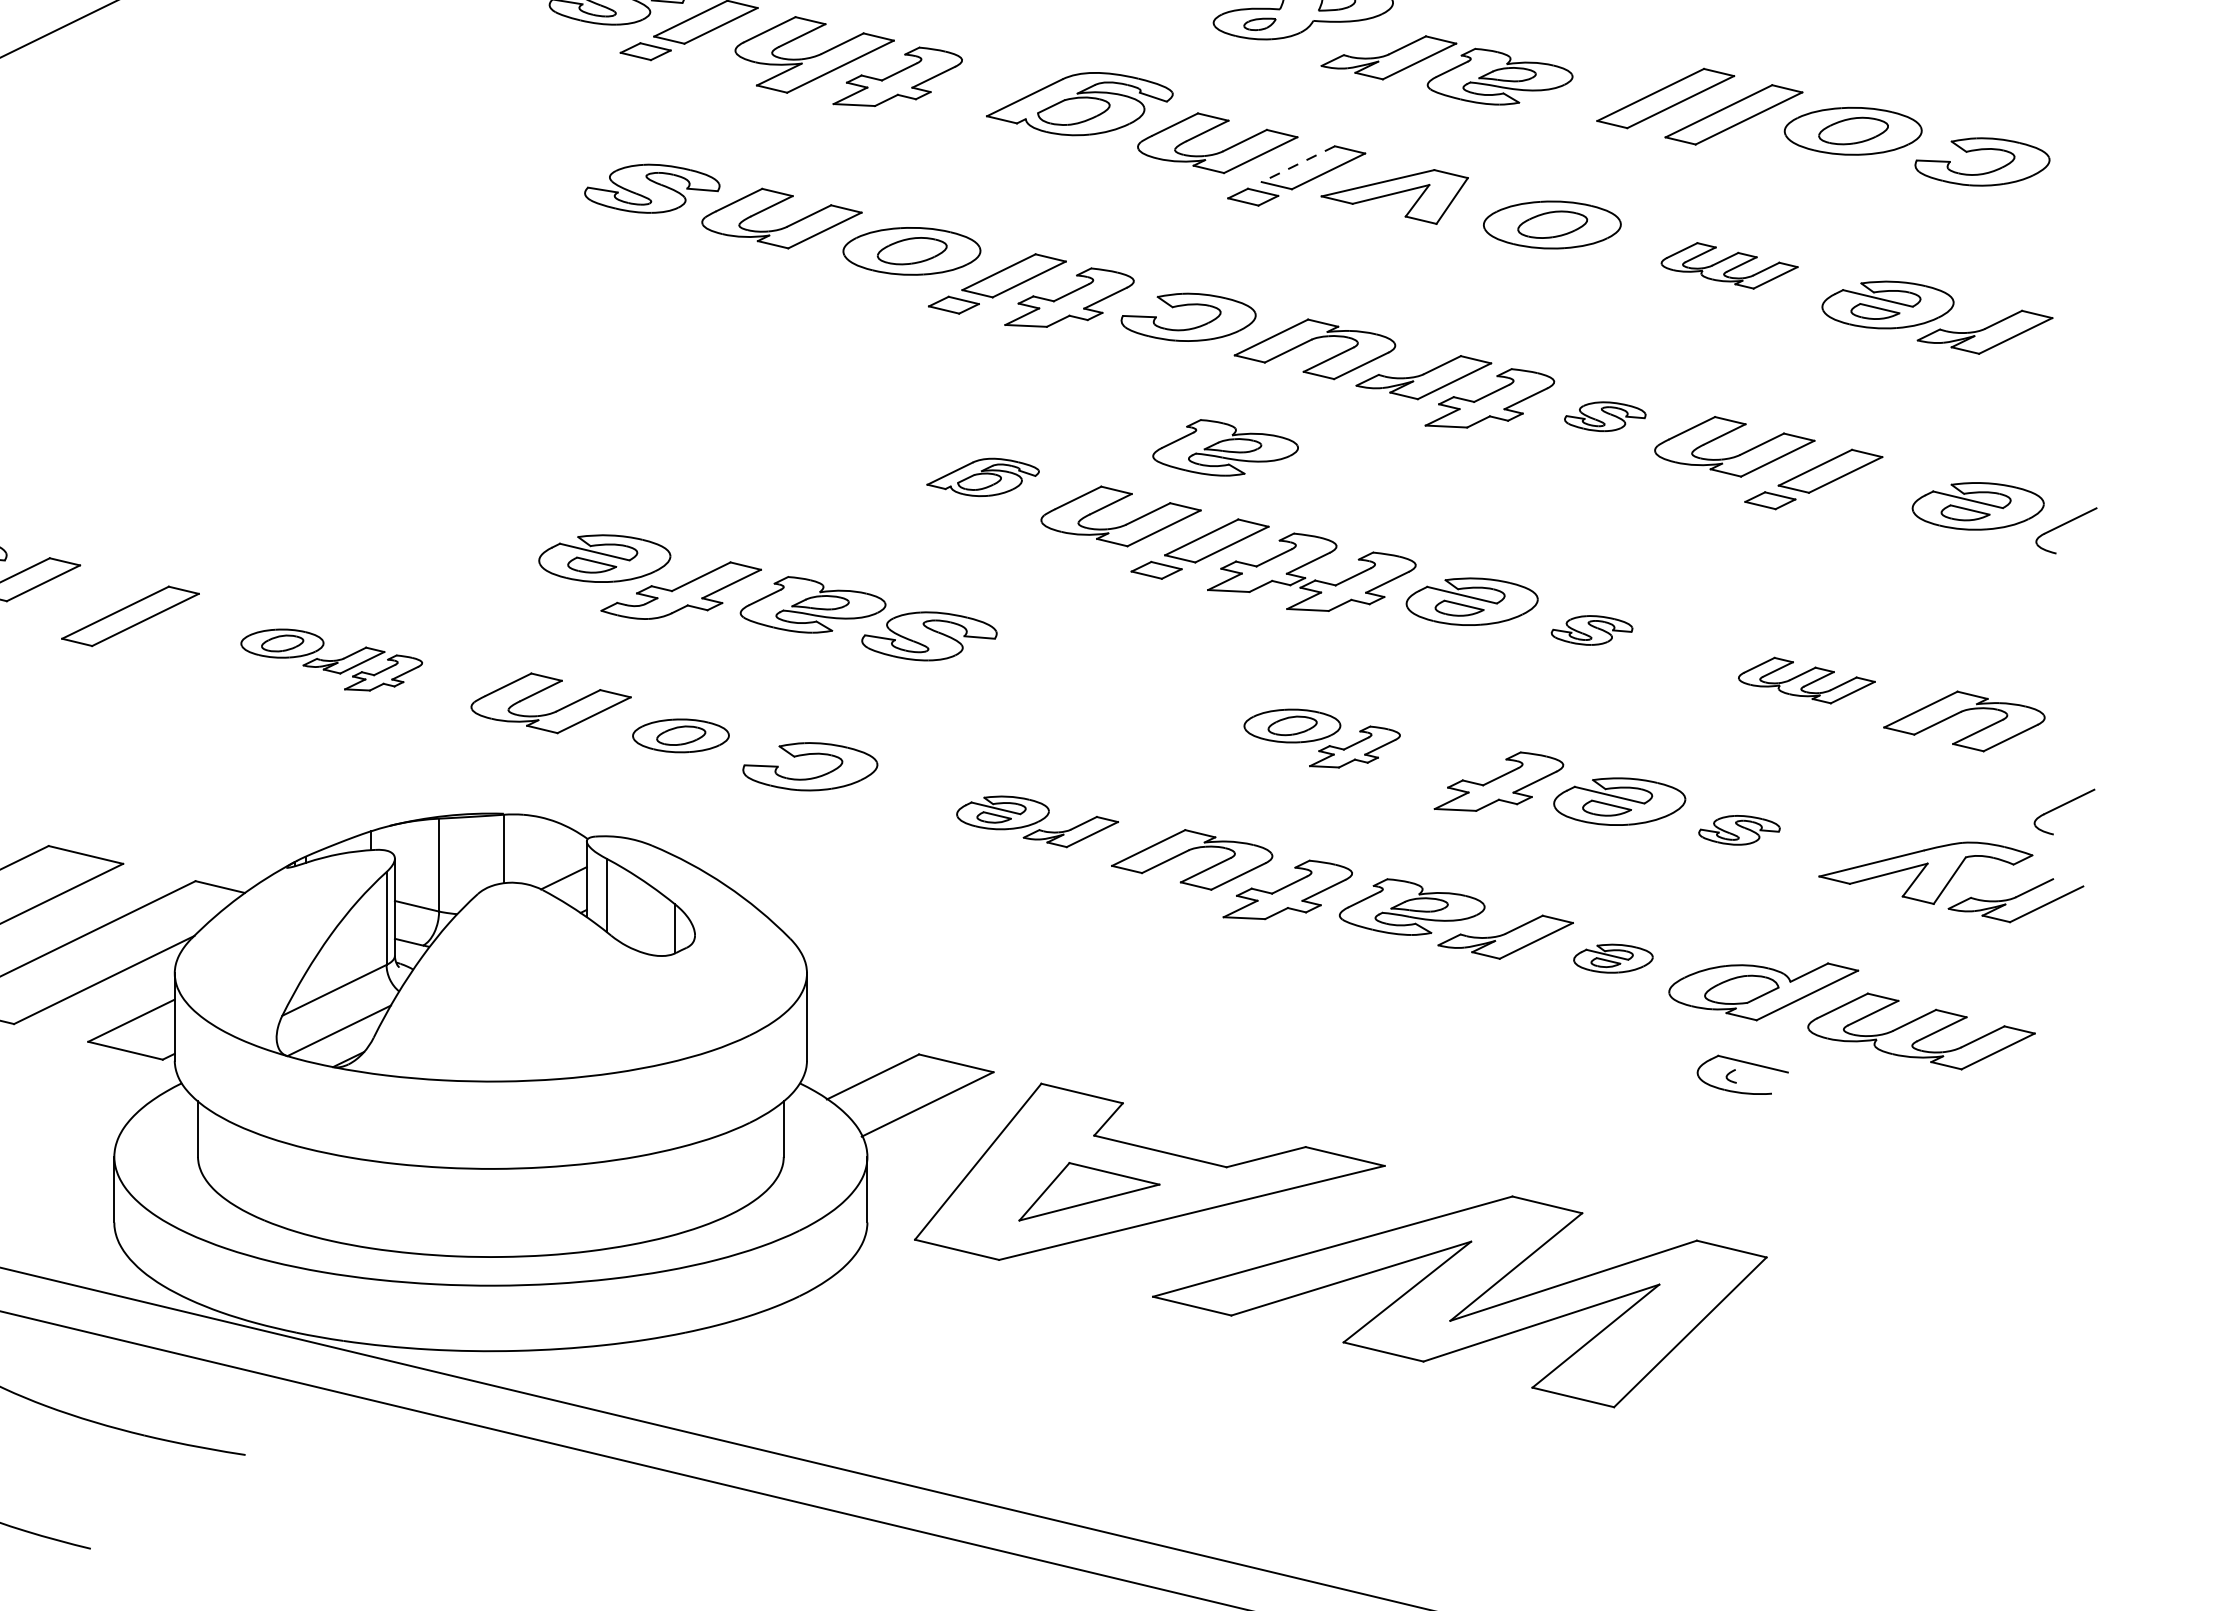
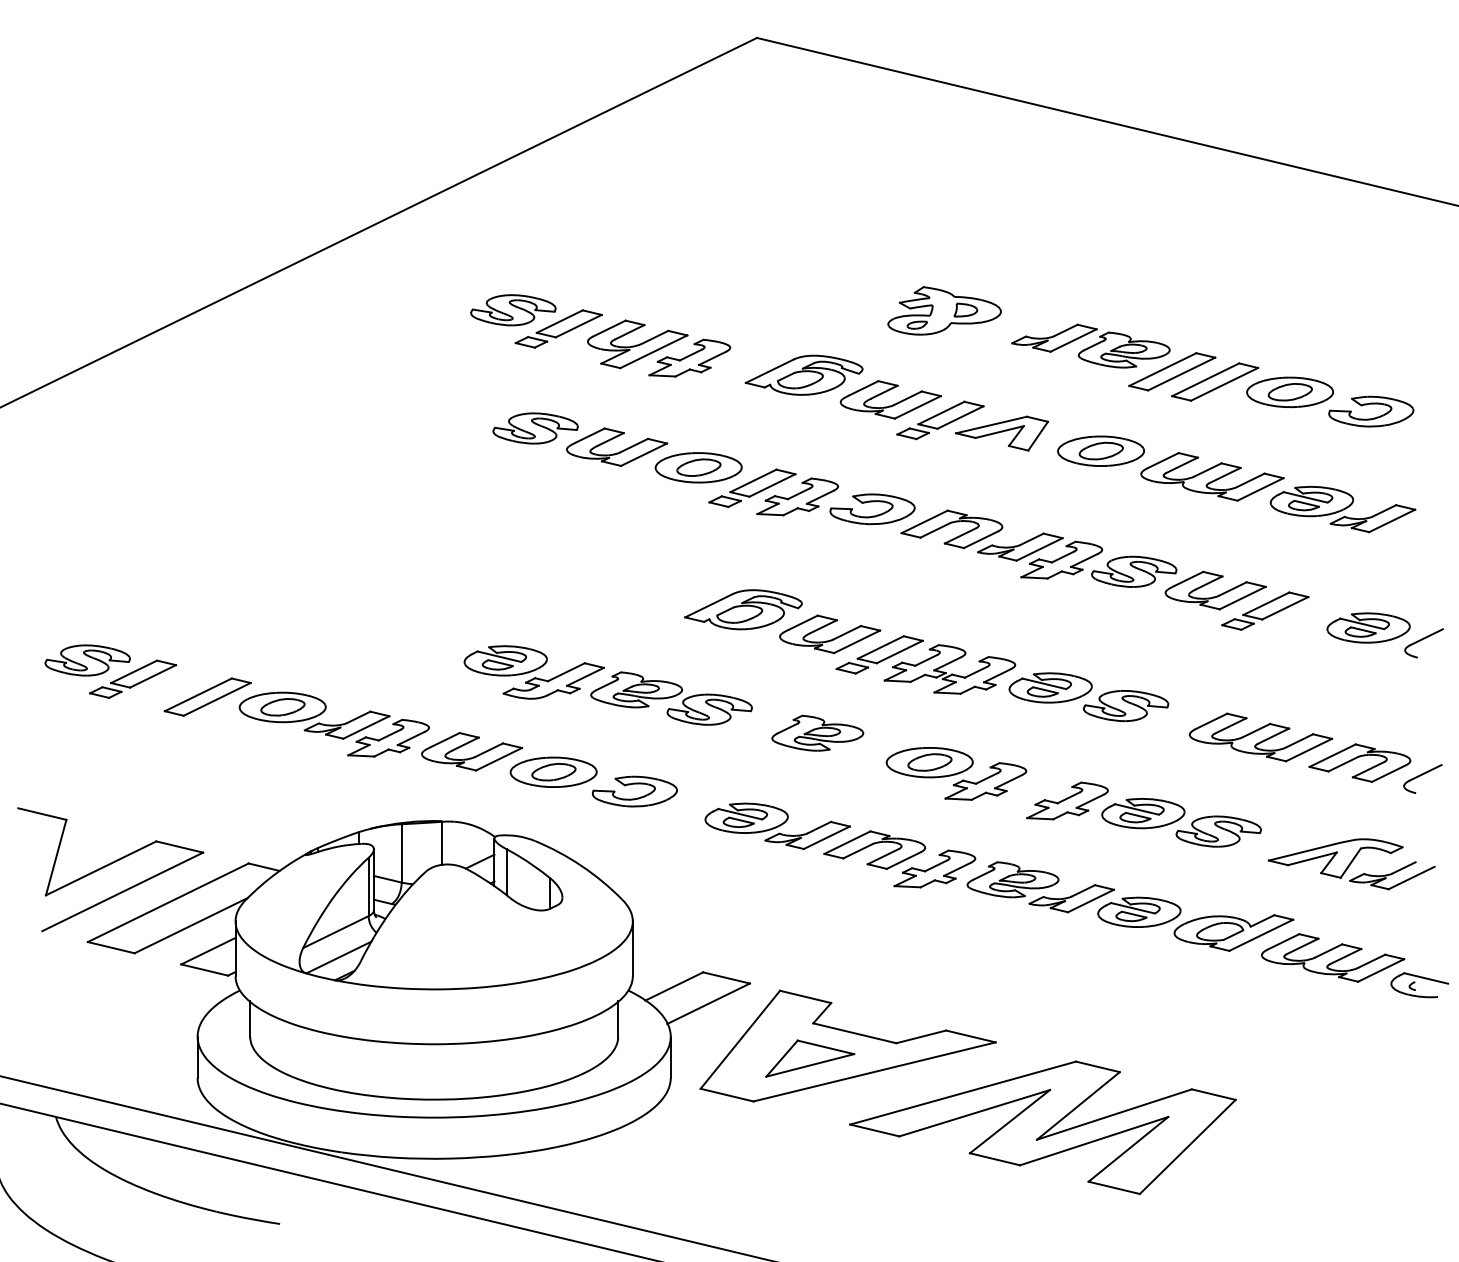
part: (1446, 69) -> (1090, 345), moved
line: (1298, 164) -> (941, 413), dashed -> solid
part: (1729, 265) -> (1212, 476), size x1.67
part: (1605, 416) -> (1134, 571), size x1.67
part: (1225, 446) -> (817, 732), moved
part: (983, 476) -> (743, 609), size x1.67
part: (1591, 629) -> (1125, 705), size x1.67
part: (330, 659) -> (333, 724), size x1.67
part: (1806, 680) -> (1260, 737), size x1.67
part: (680, 734) -> (553, 771), size x1.43
part: (1322, 737) -> (956, 773), size x1.43
part: (2063, 811) -> (1422, 778), moved
part: (1037, 820) -> (777, 825), size x1.43
part: (1739, 830) -> (1218, 831), size x1.67
part: (1613, 957) -> (1139, 911), size x1.67
part: (1742, 1075) -> (1419, 985), moved

